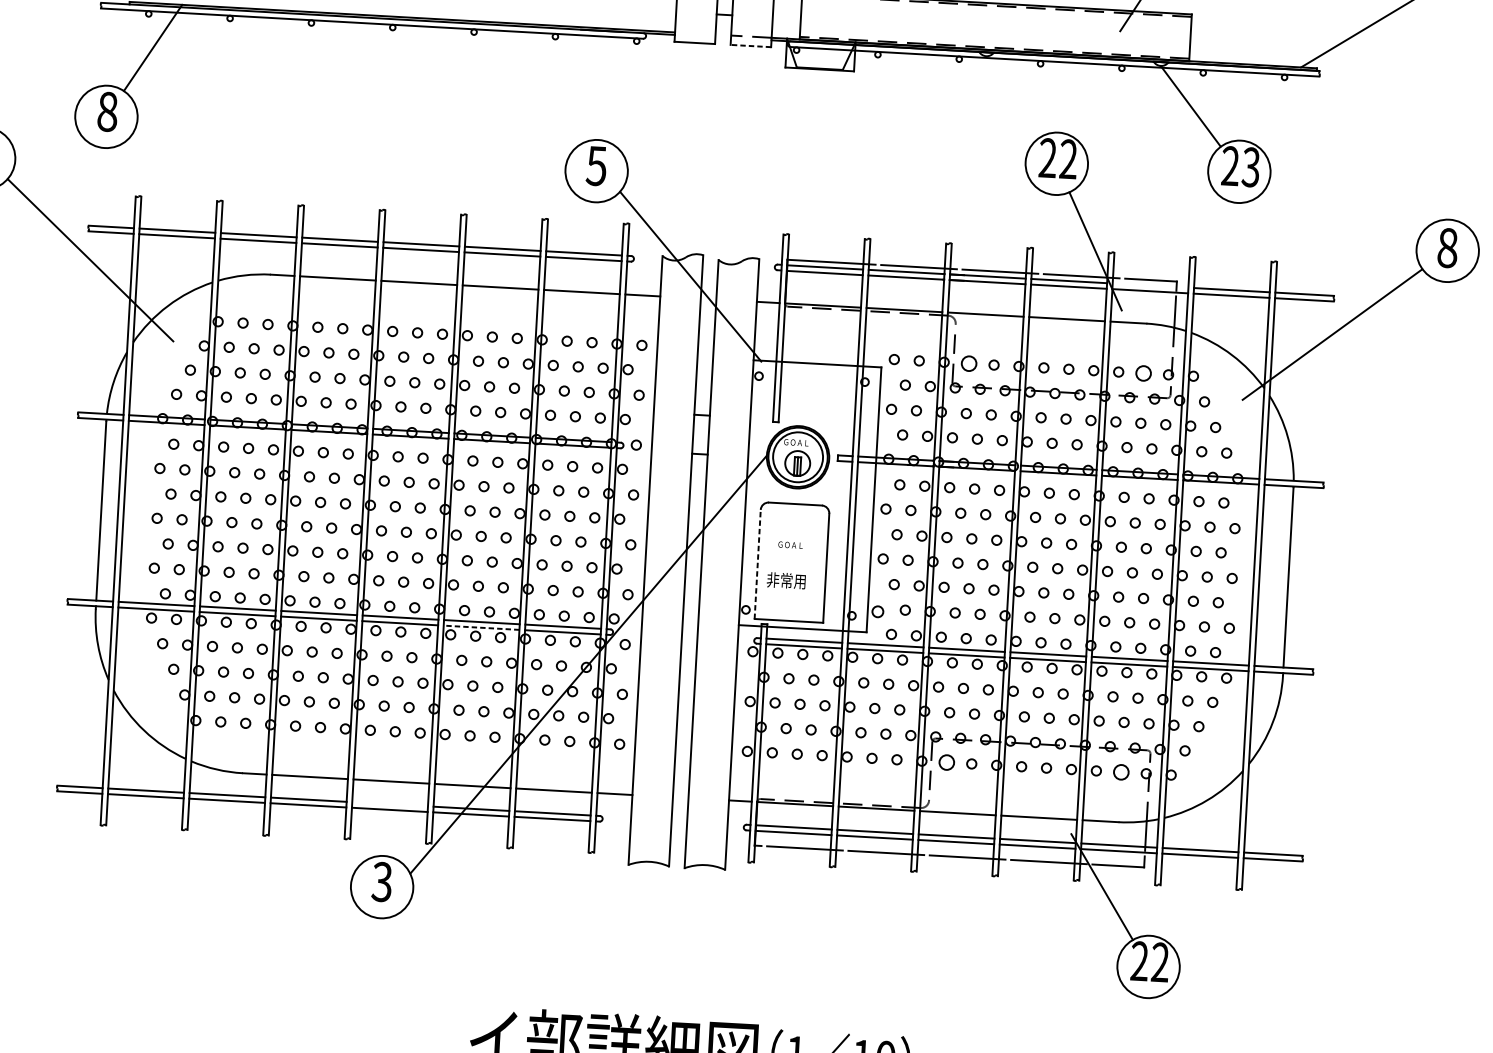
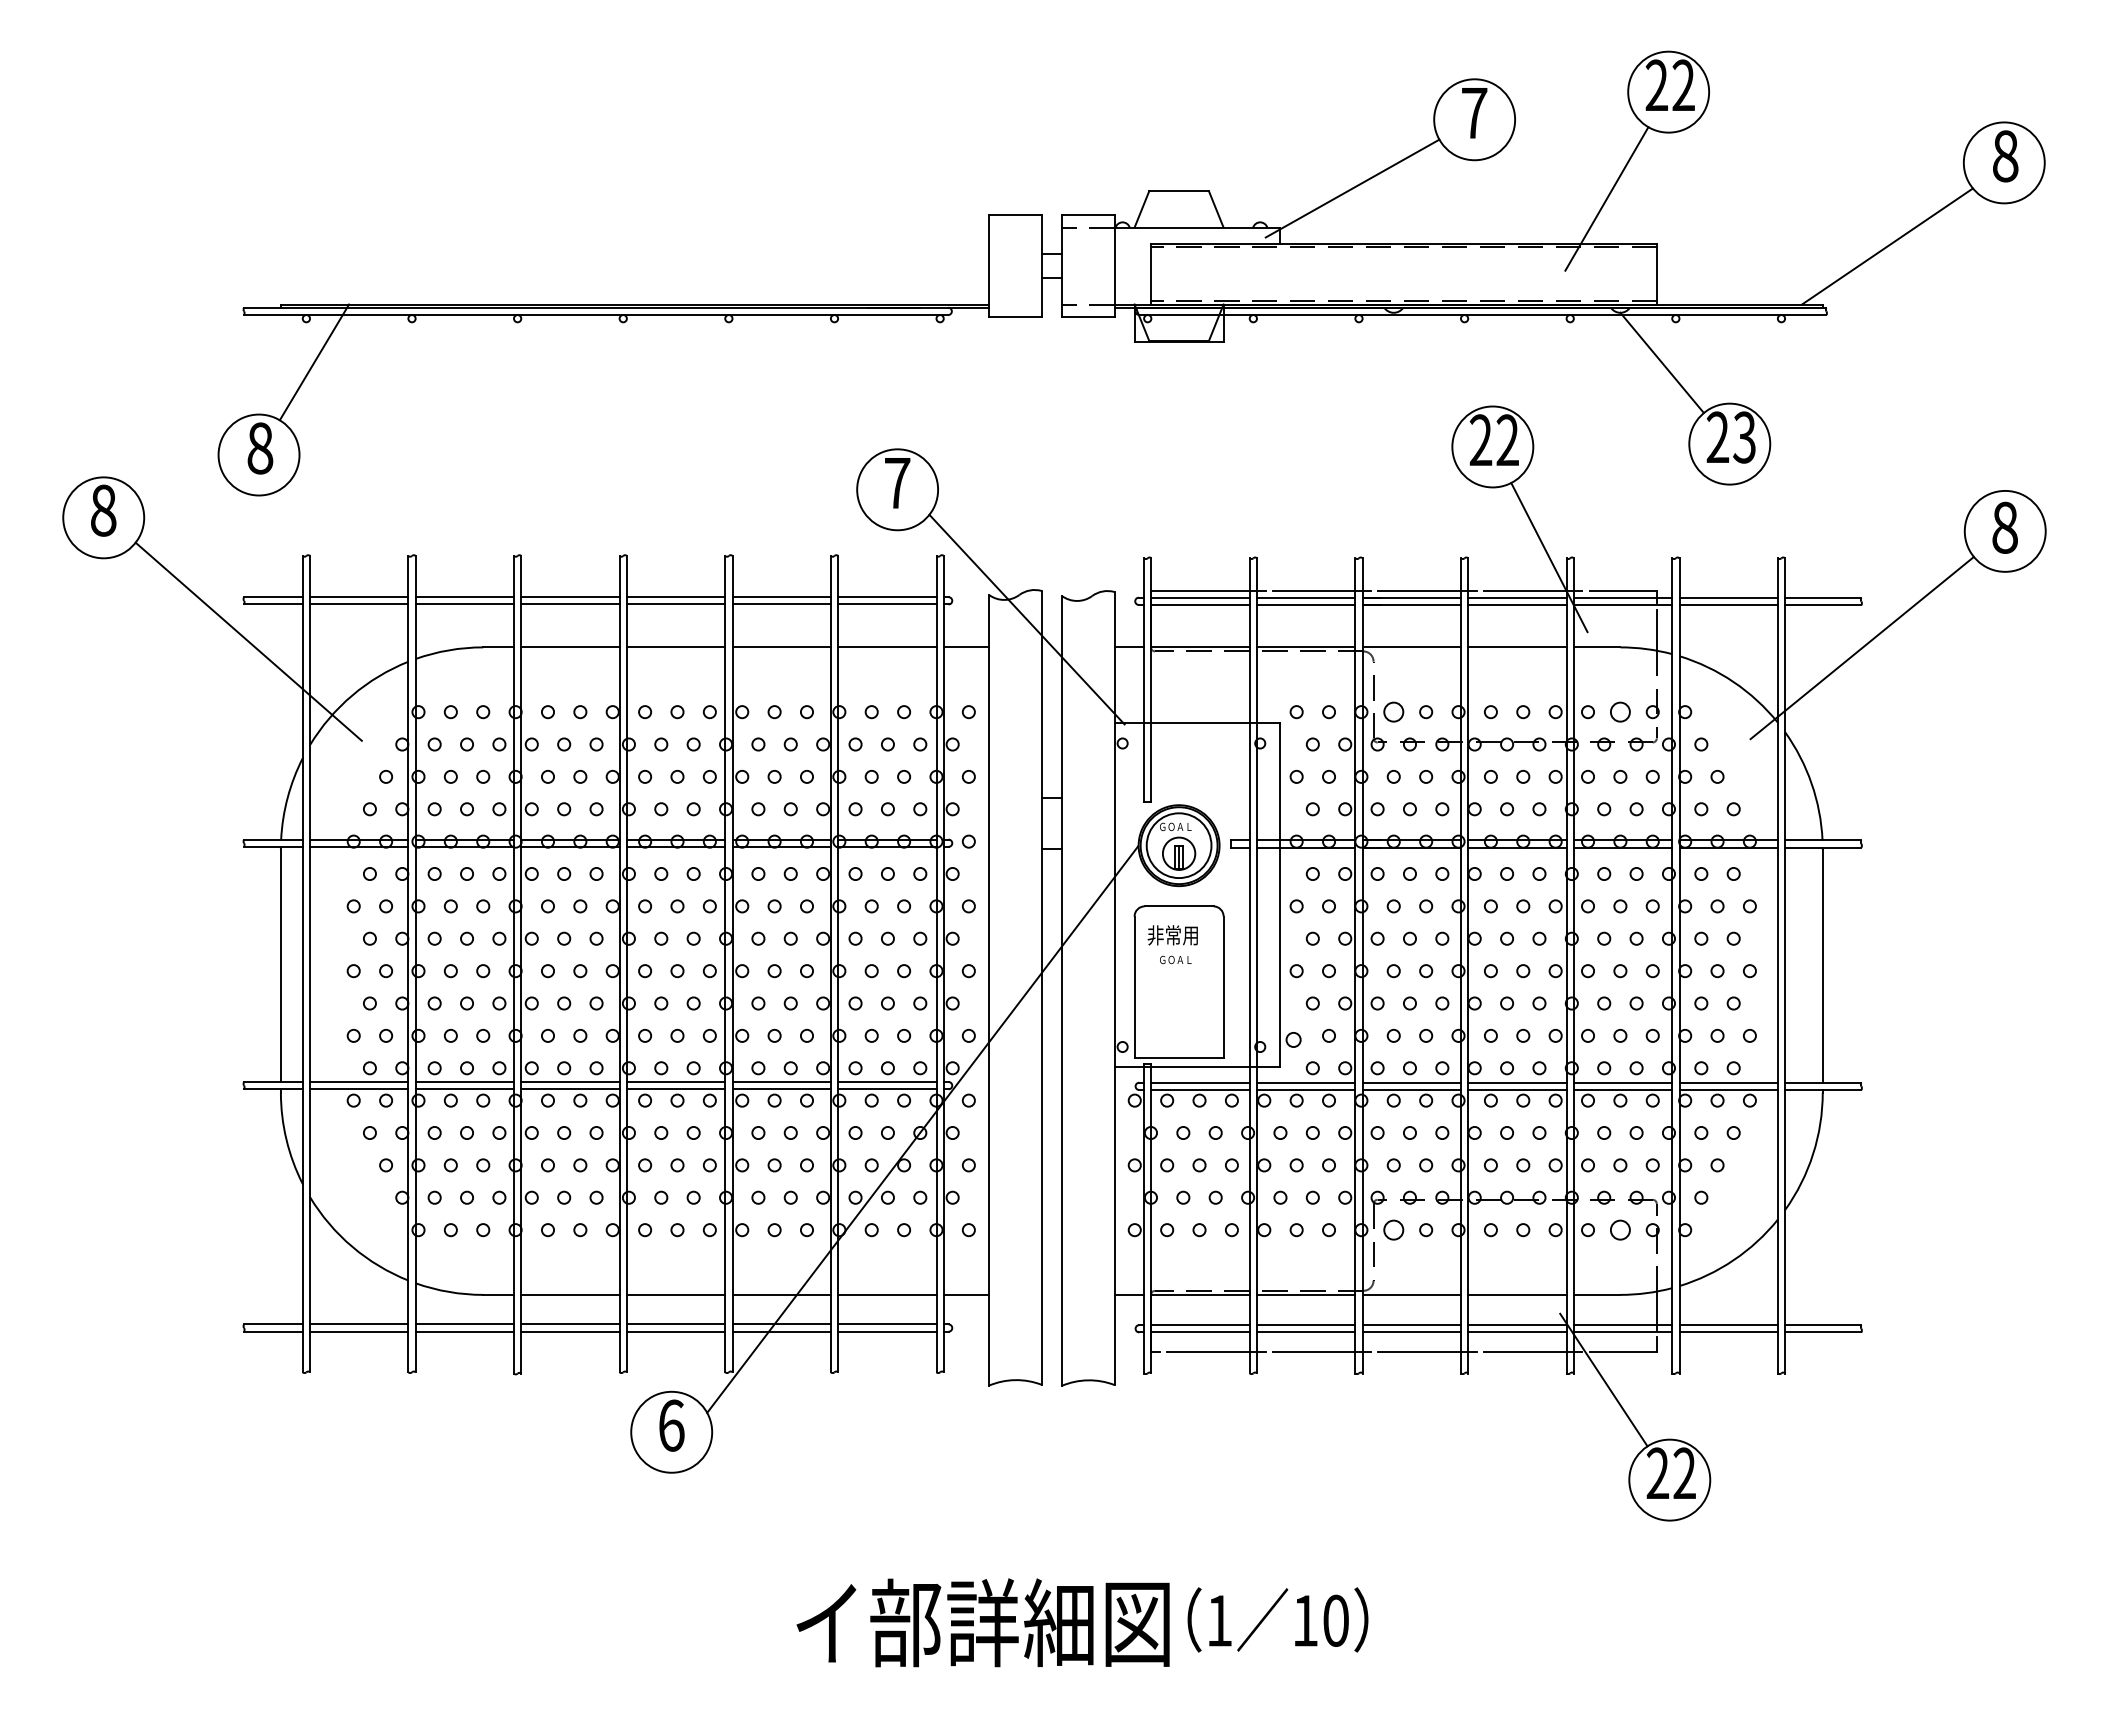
line: (750, 45) -> (1087, 316), dashed -> solid
text: (596, 166) -> (897, 483), 5 -> 7
line: (1150, 285) -> (1622, 597), added
line: (757, 564) -> (1134, 987), dashed -> solid
text: (786, 580) -> (1172, 935), moved
line: (481, 627) -> (781, 1089), dashed -> solid
line: (389, 804) -> (675, 1324), added
text: (382, 881) -> (671, 1425), 3 -> 6

